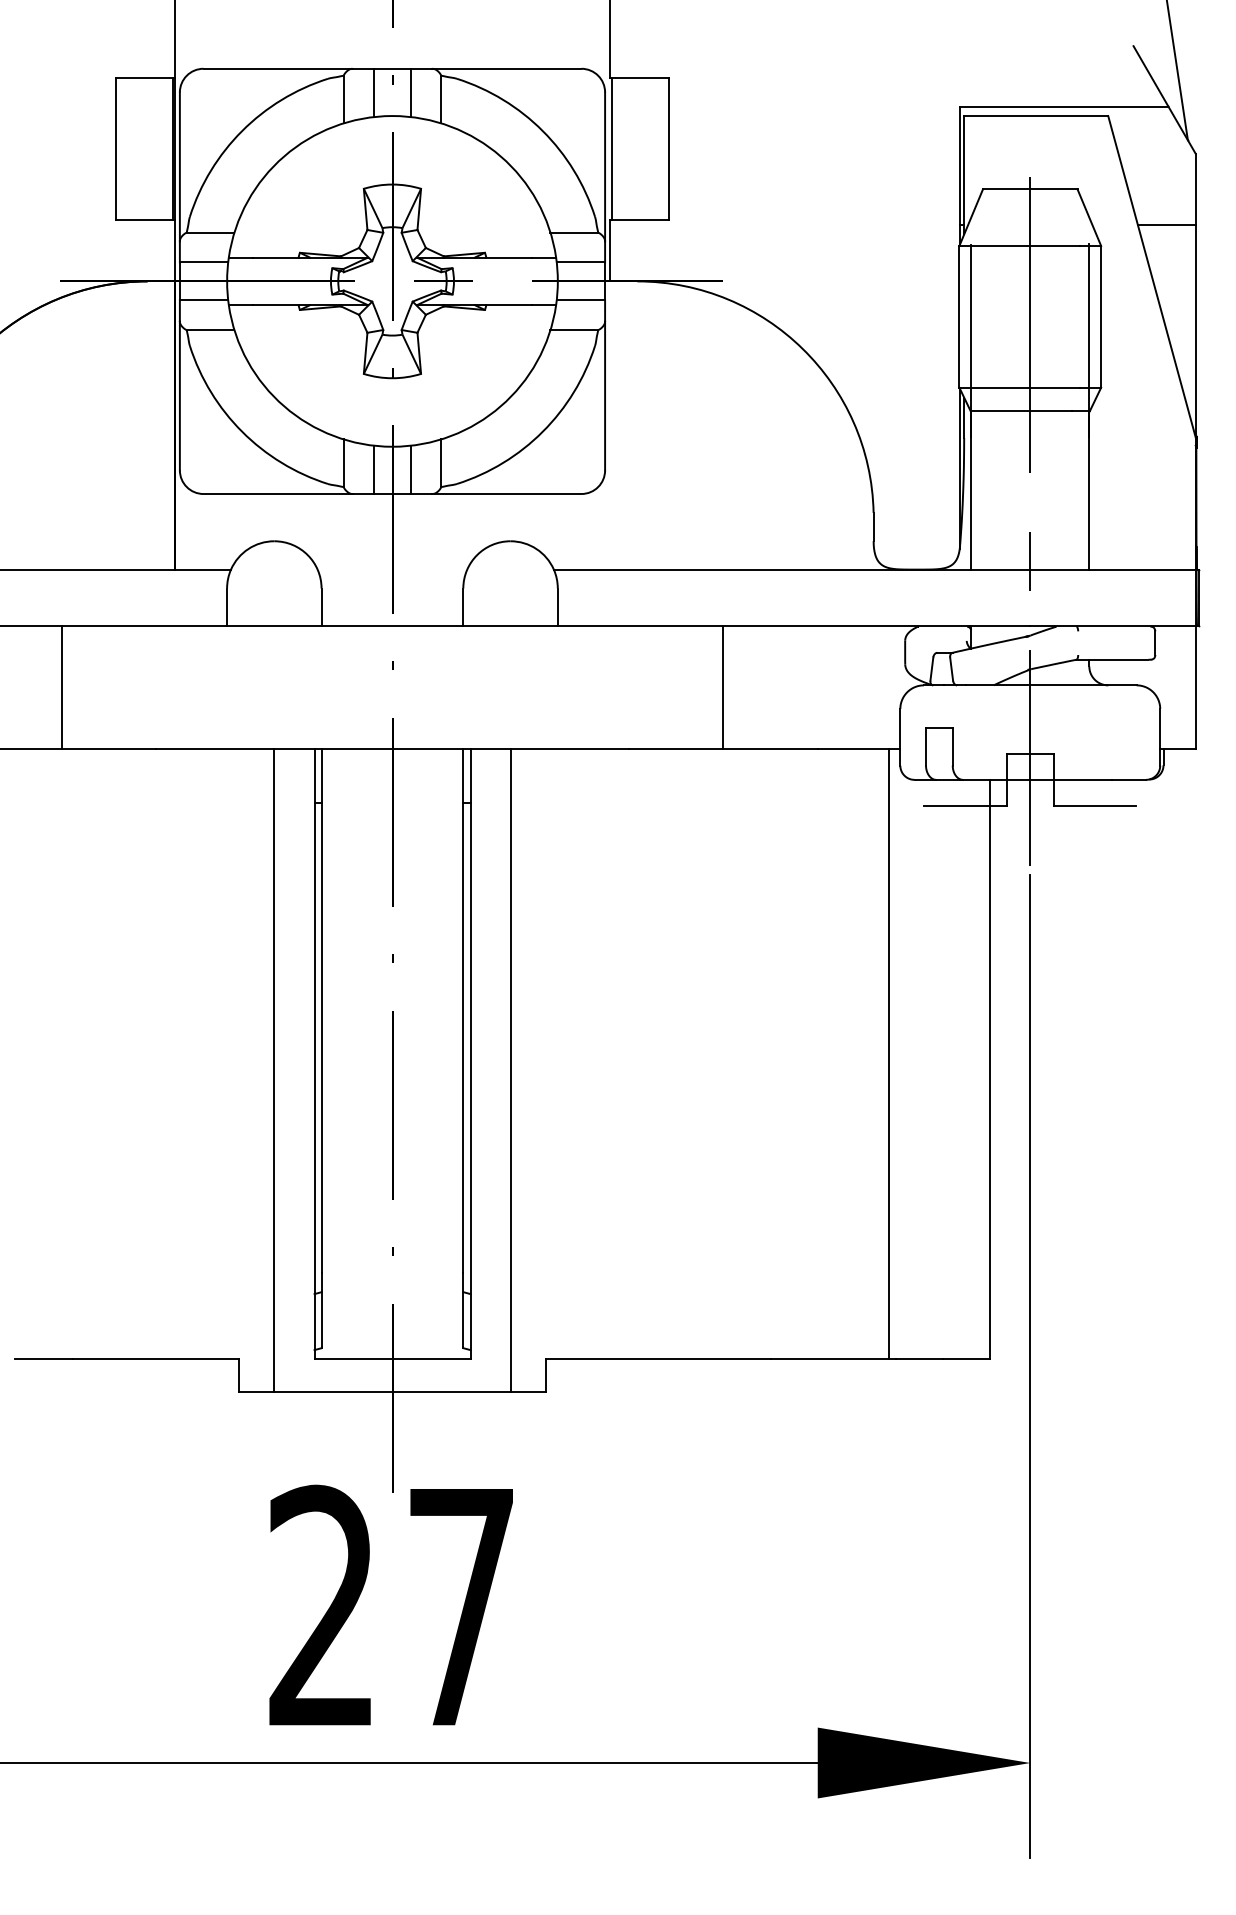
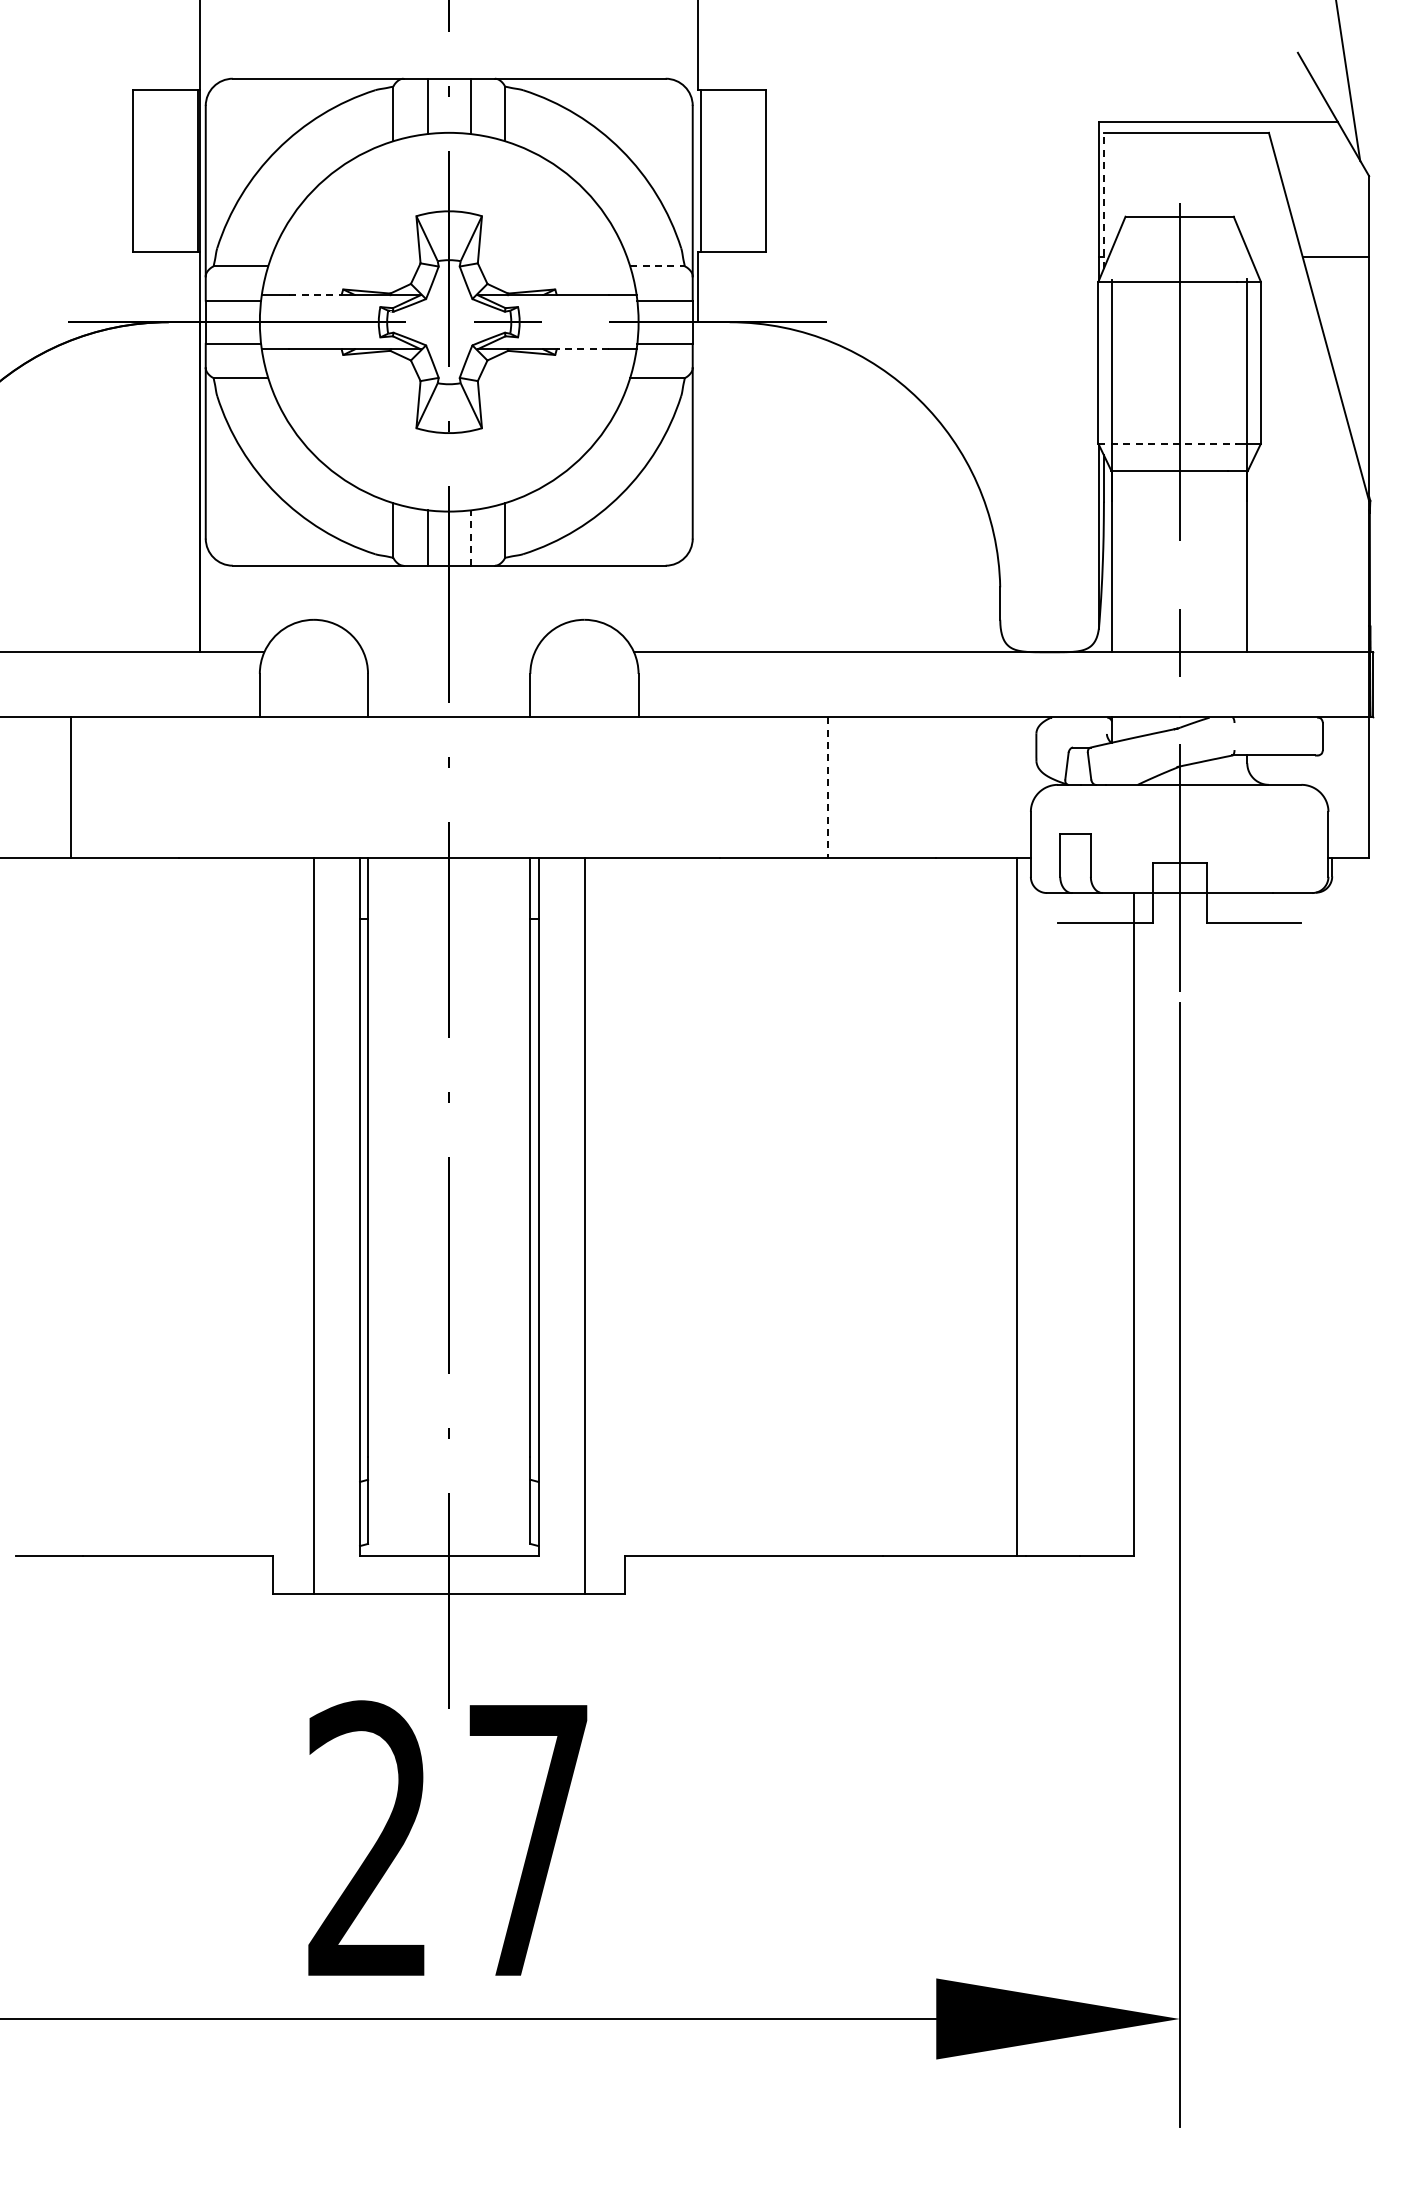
line: (963, 175) -> (1103, 200), solid -> dashed
line: (574, 232) -> (657, 266), solid -> dashed
line: (275, 258) -> (315, 295), solid -> dashed
line: (508, 305) -> (582, 349), solid -> dashed
line: (1020, 387) -> (1168, 443), solid -> dashed
line: (411, 470) -> (470, 538), solid -> dashed
line: (723, 688) -> (828, 788), solid -> dashed

